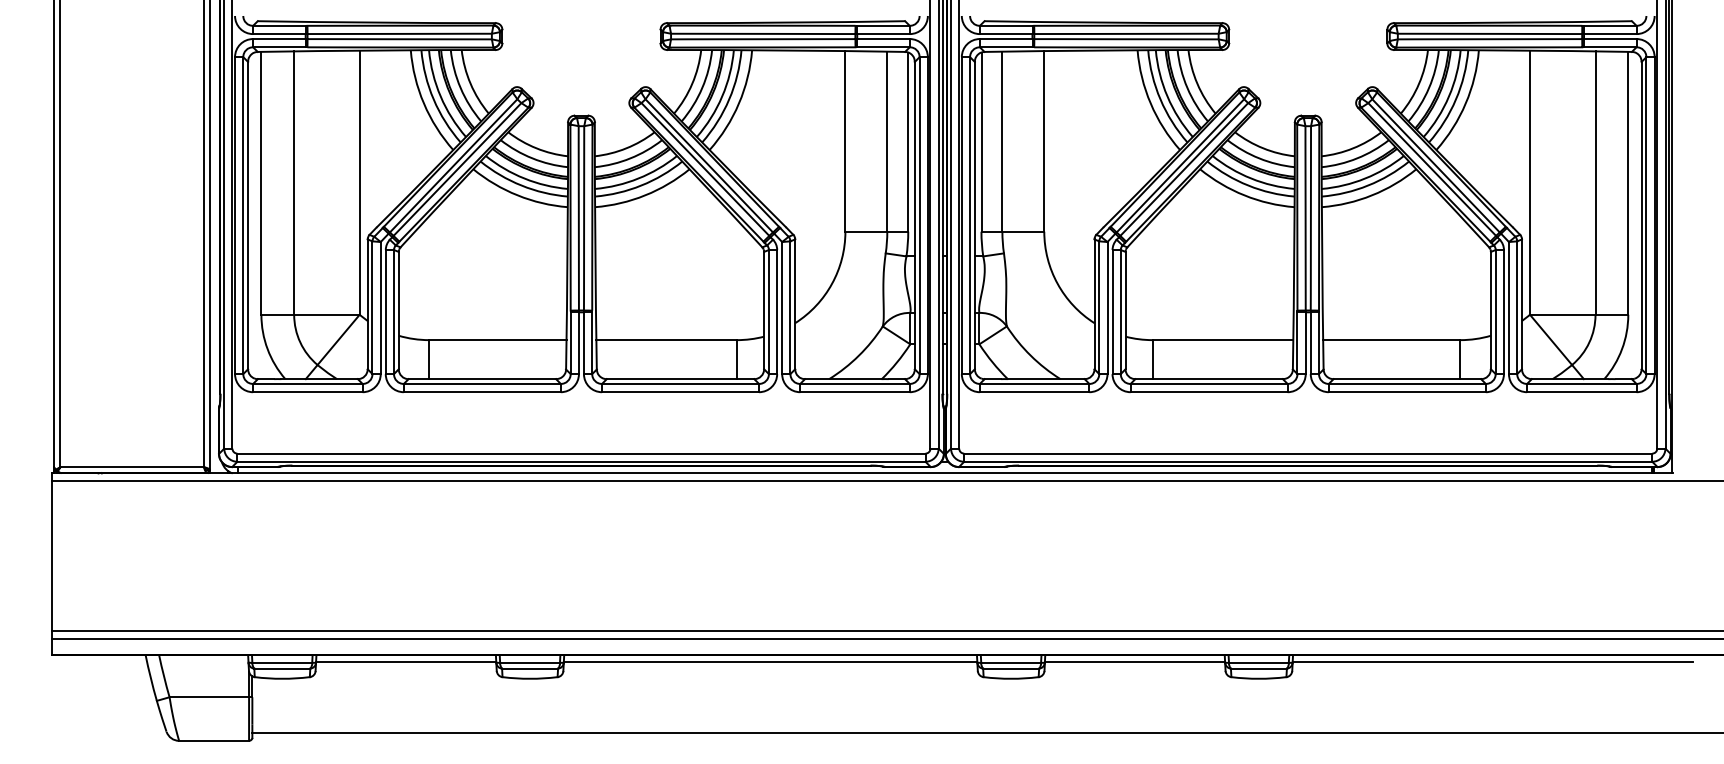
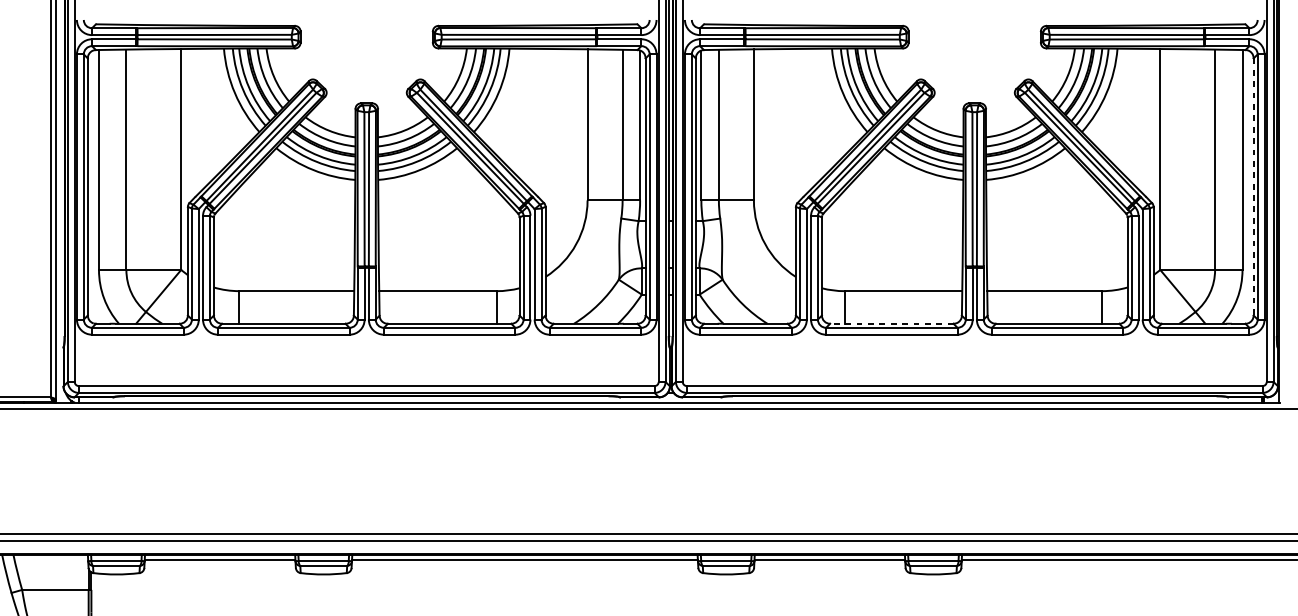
line: (1641, 215) -> (1253, 186), solid -> dashed
line: (1209, 379) -> (892, 324), solid -> dashed

